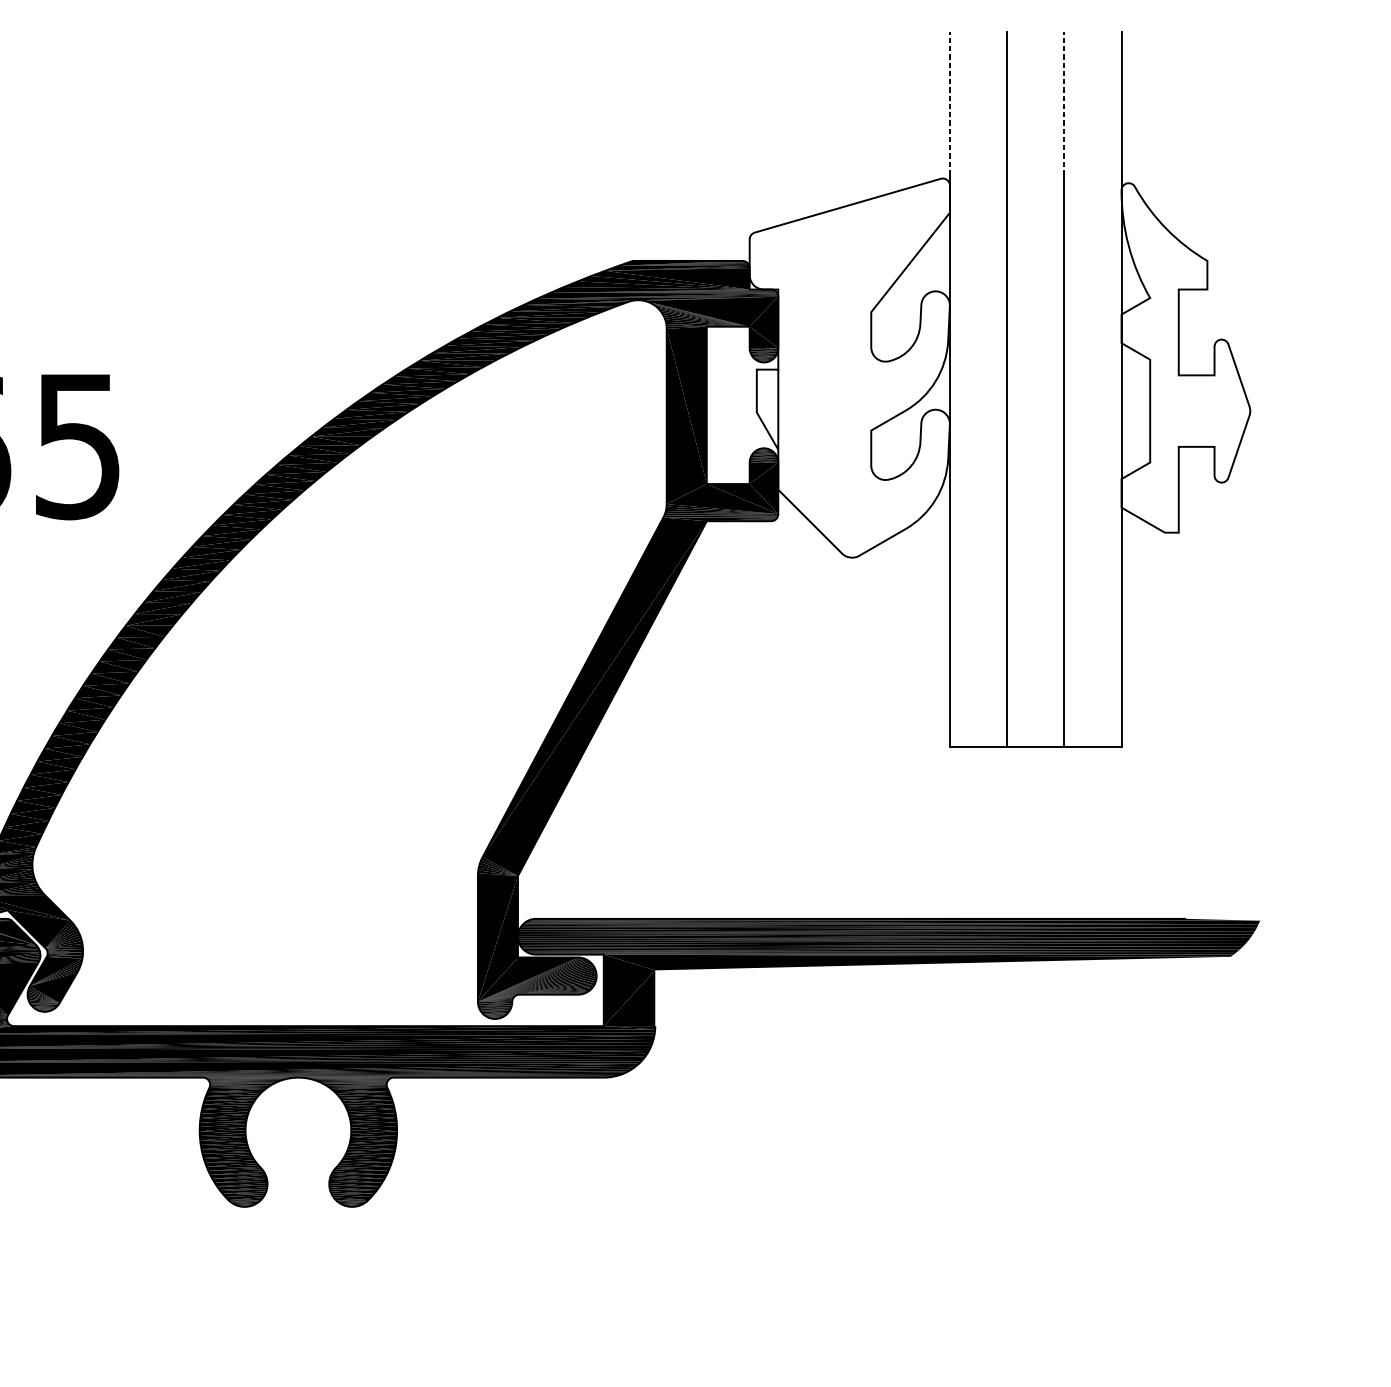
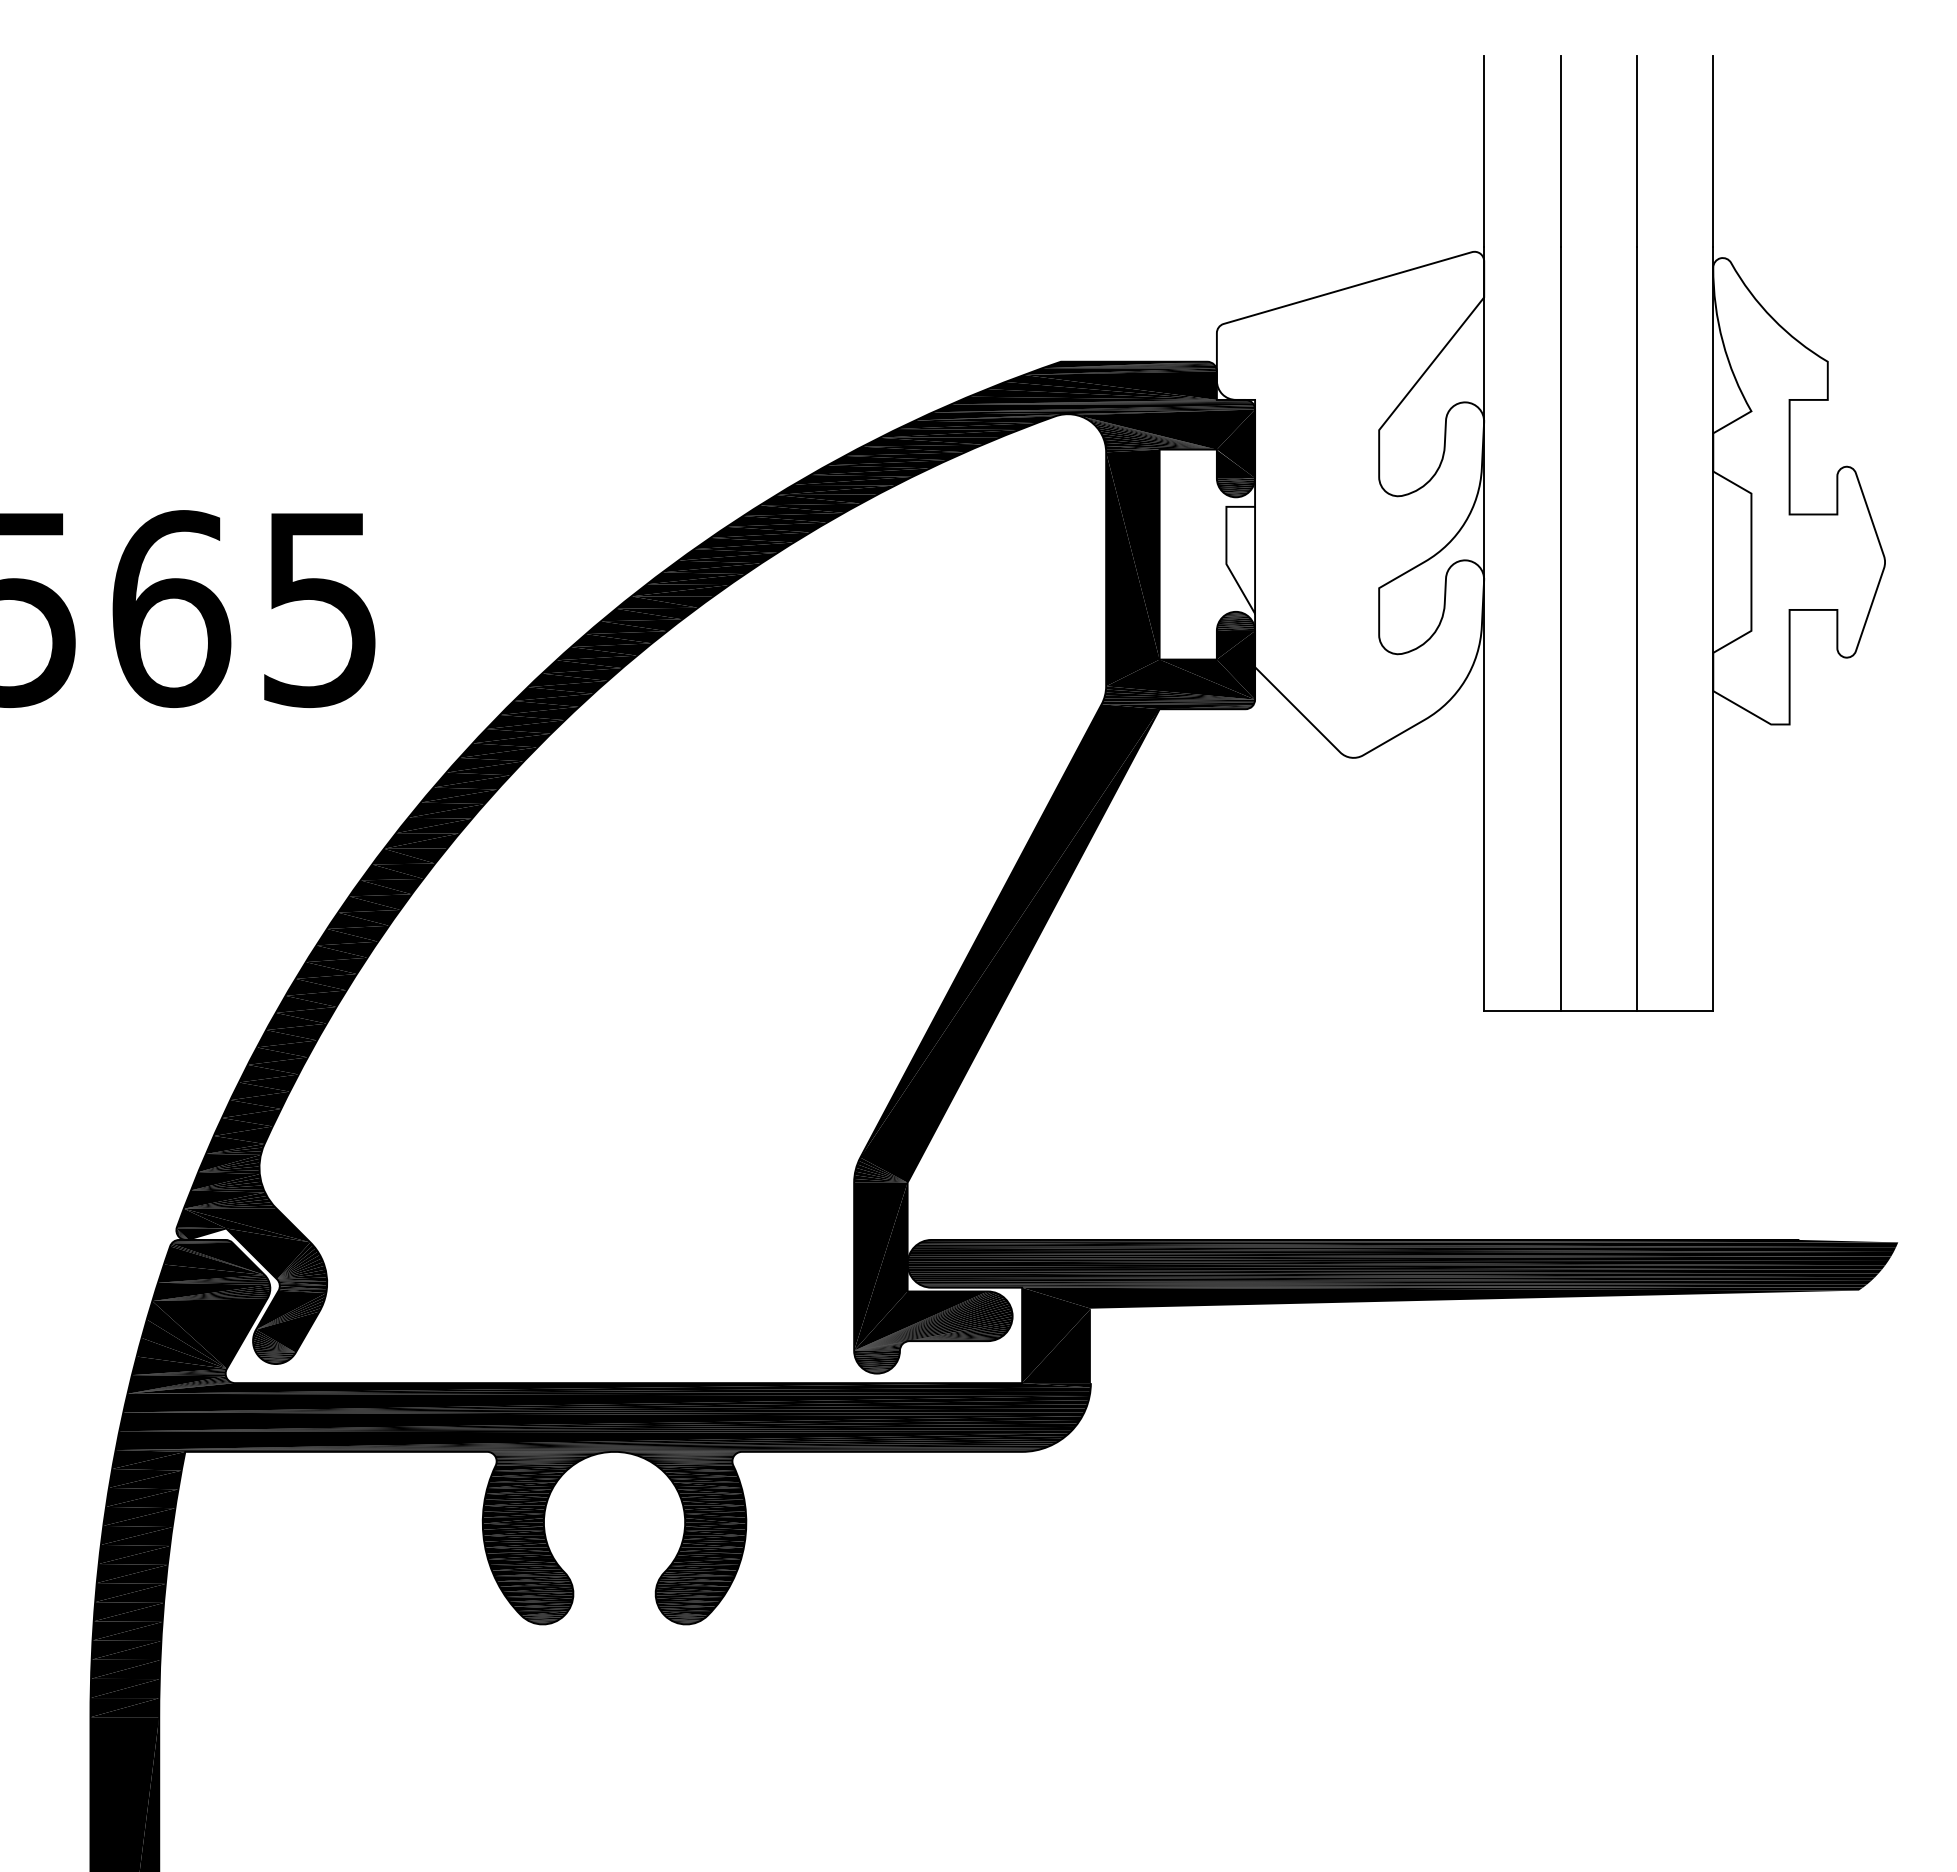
line: (950, 103) -> (1484, 151), dashed -> solid
line: (1064, 103) -> (1636, 151), dashed -> solid

